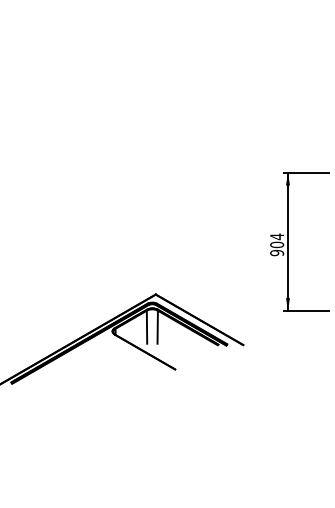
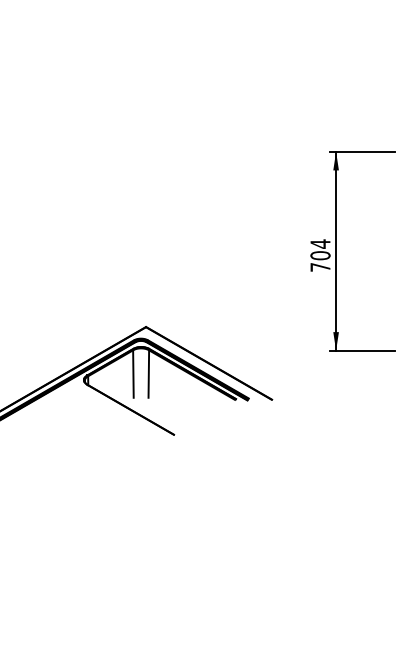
text: (277, 252) -> (321, 266), 904 -> 704

